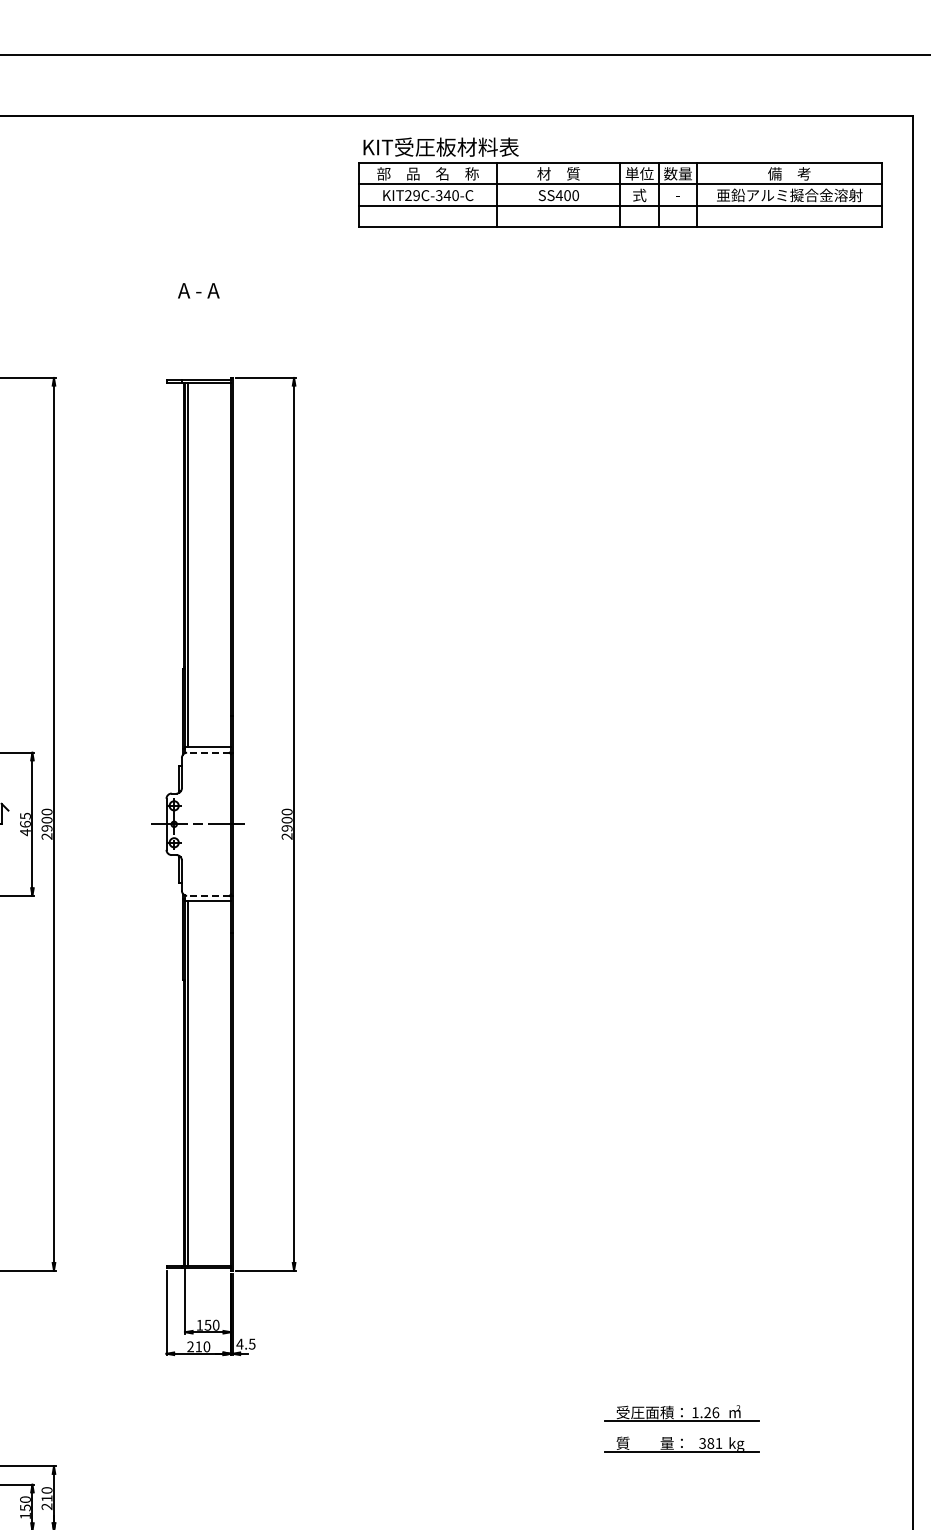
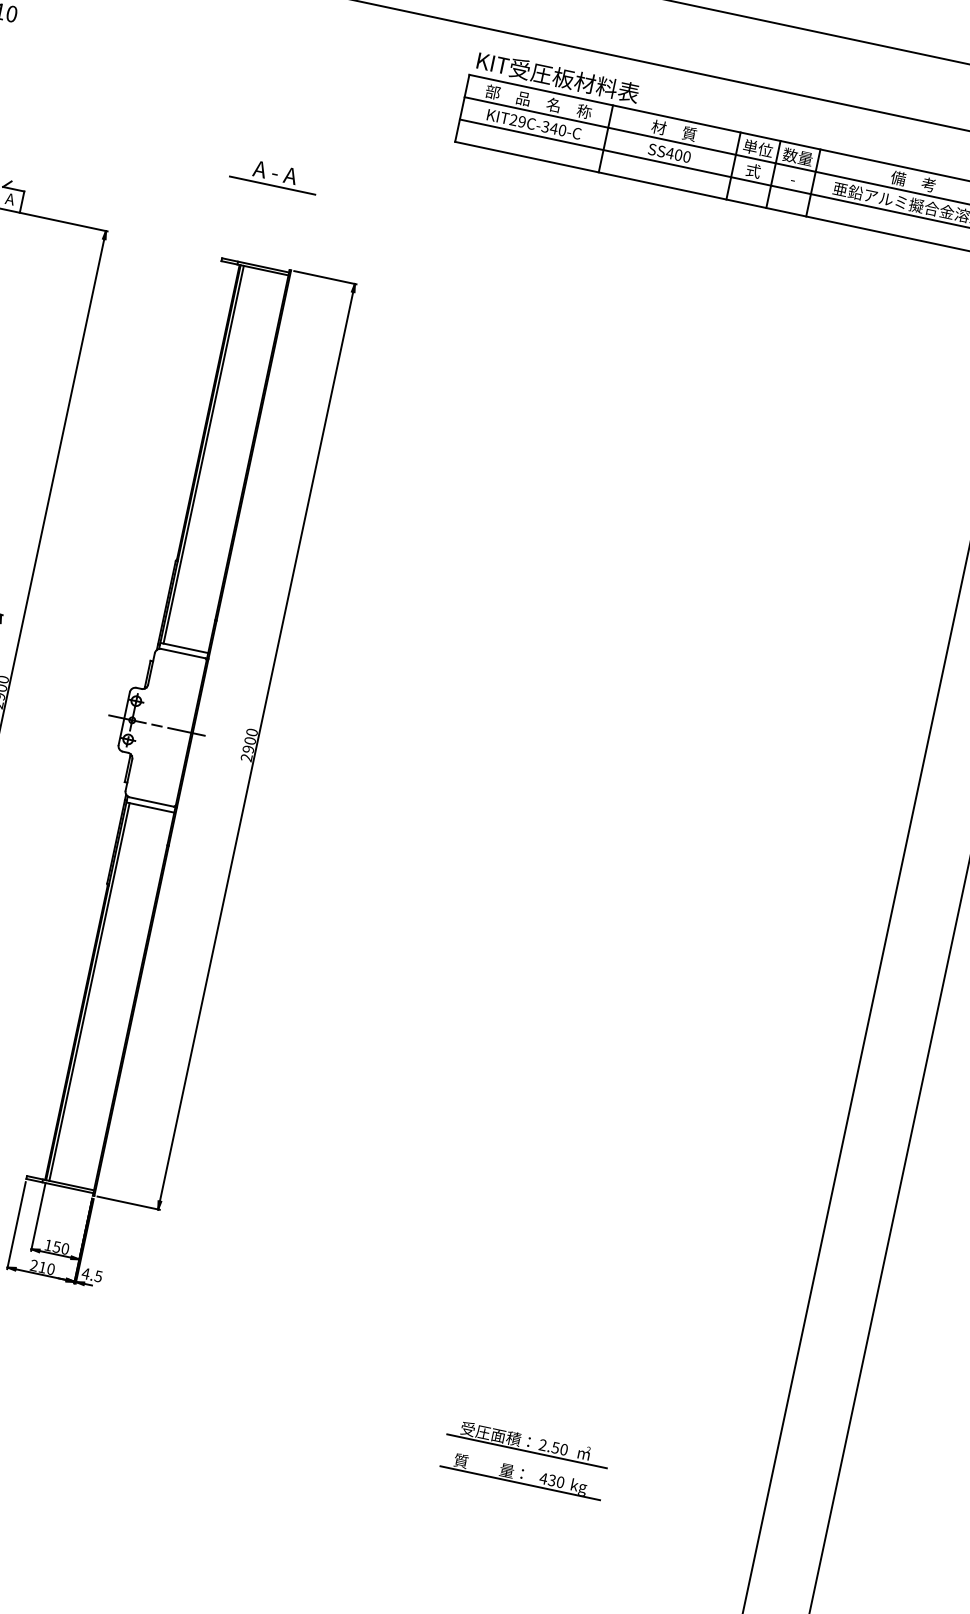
line: (198, 303) -> (272, 185), added
line: (207, 752) -> (182, 653), dashed -> solid
line: (207, 895) -> (151, 801), dashed -> solid
text: (705, 1412) -> (553, 1447), 1.26 -> 2.50
text: (710, 1443) -> (551, 1480), 381 -> 430

